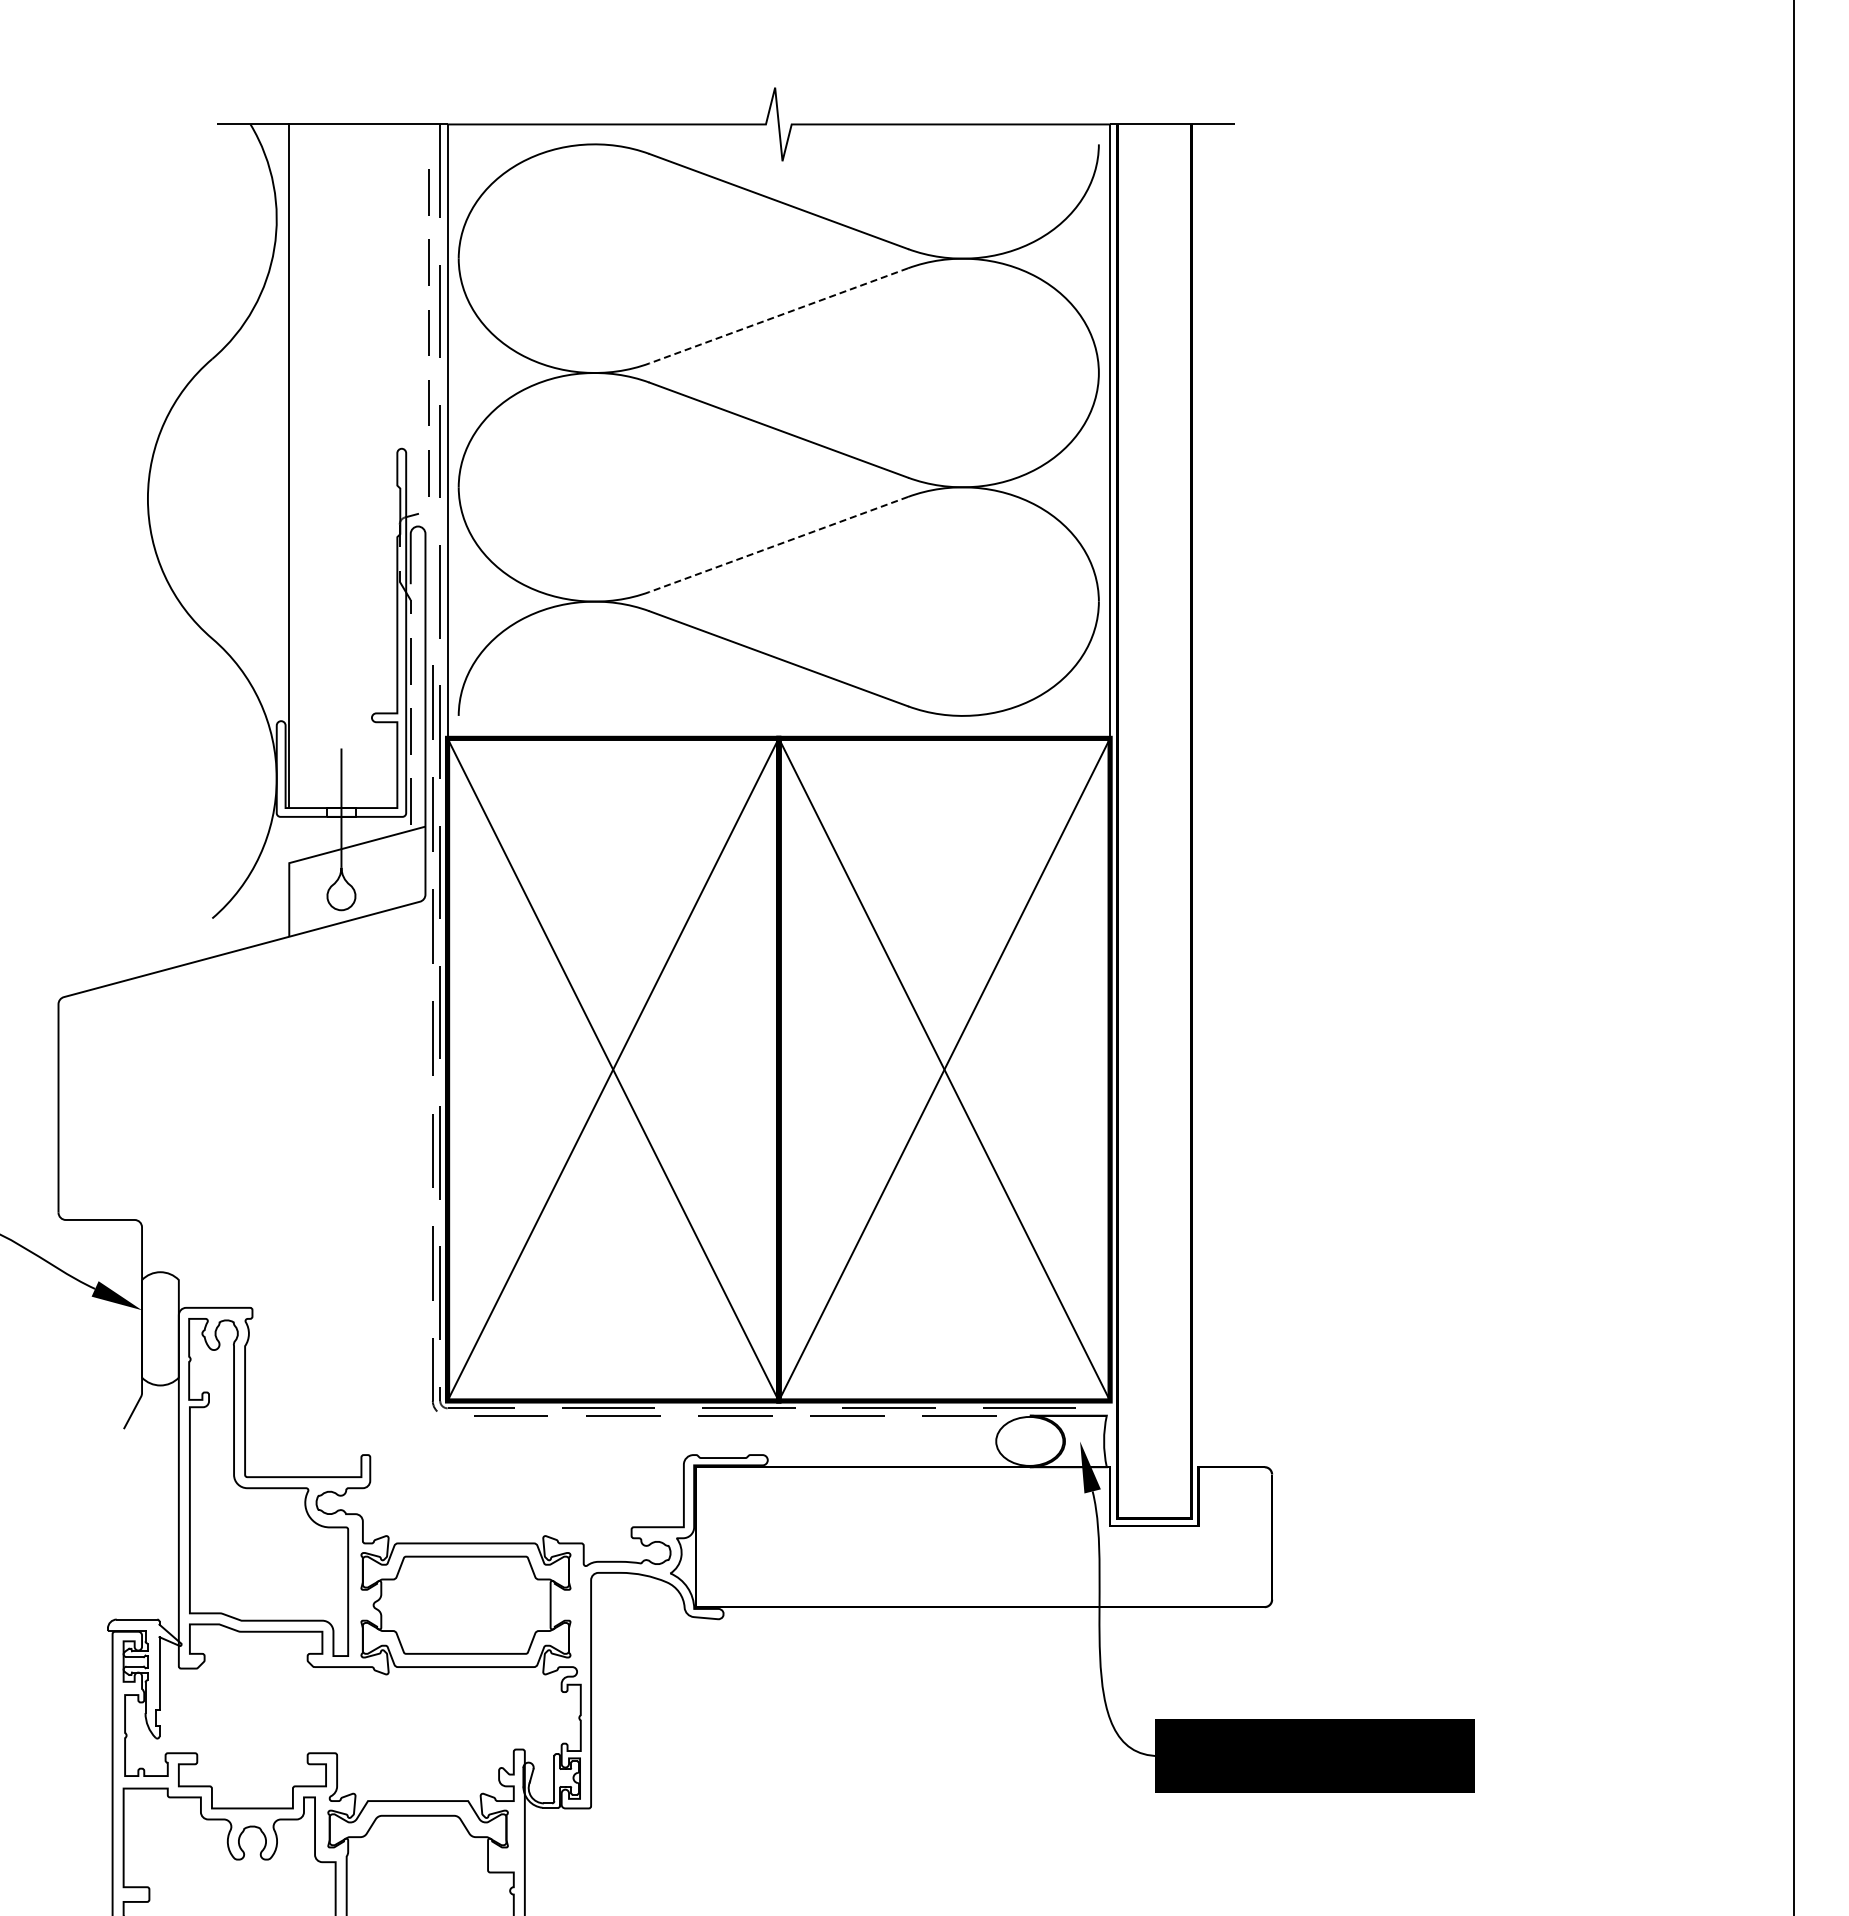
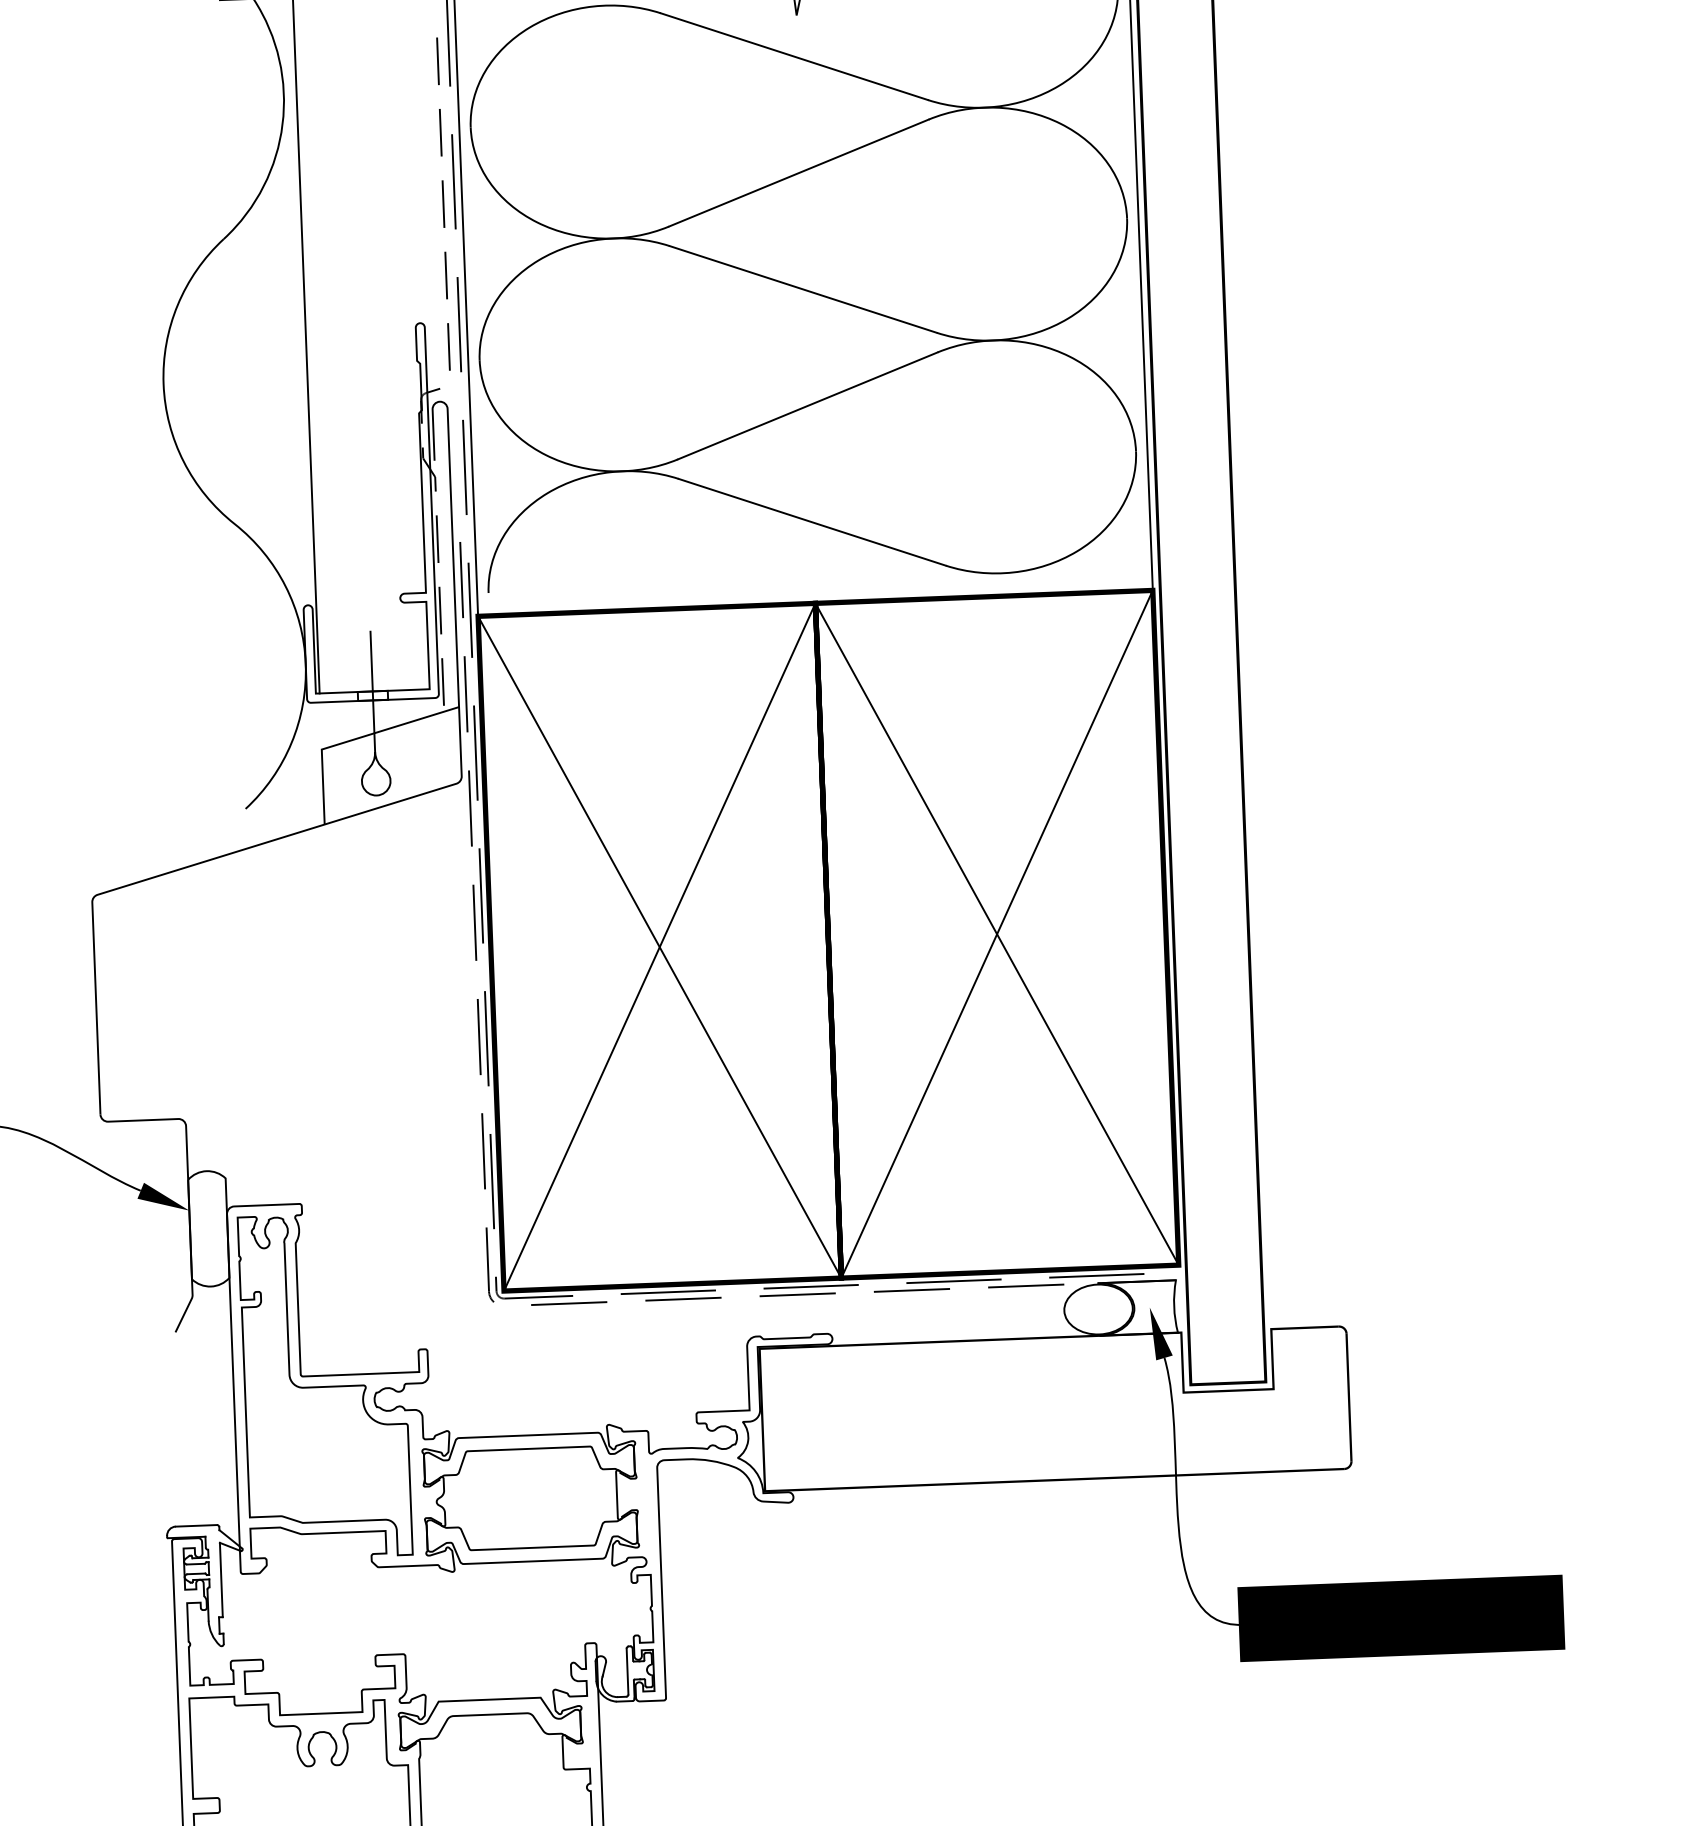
line: (778, 315) -> (798, 172), dashed -> solid
line: (778, 544) -> (807, 405), dashed -> solid

